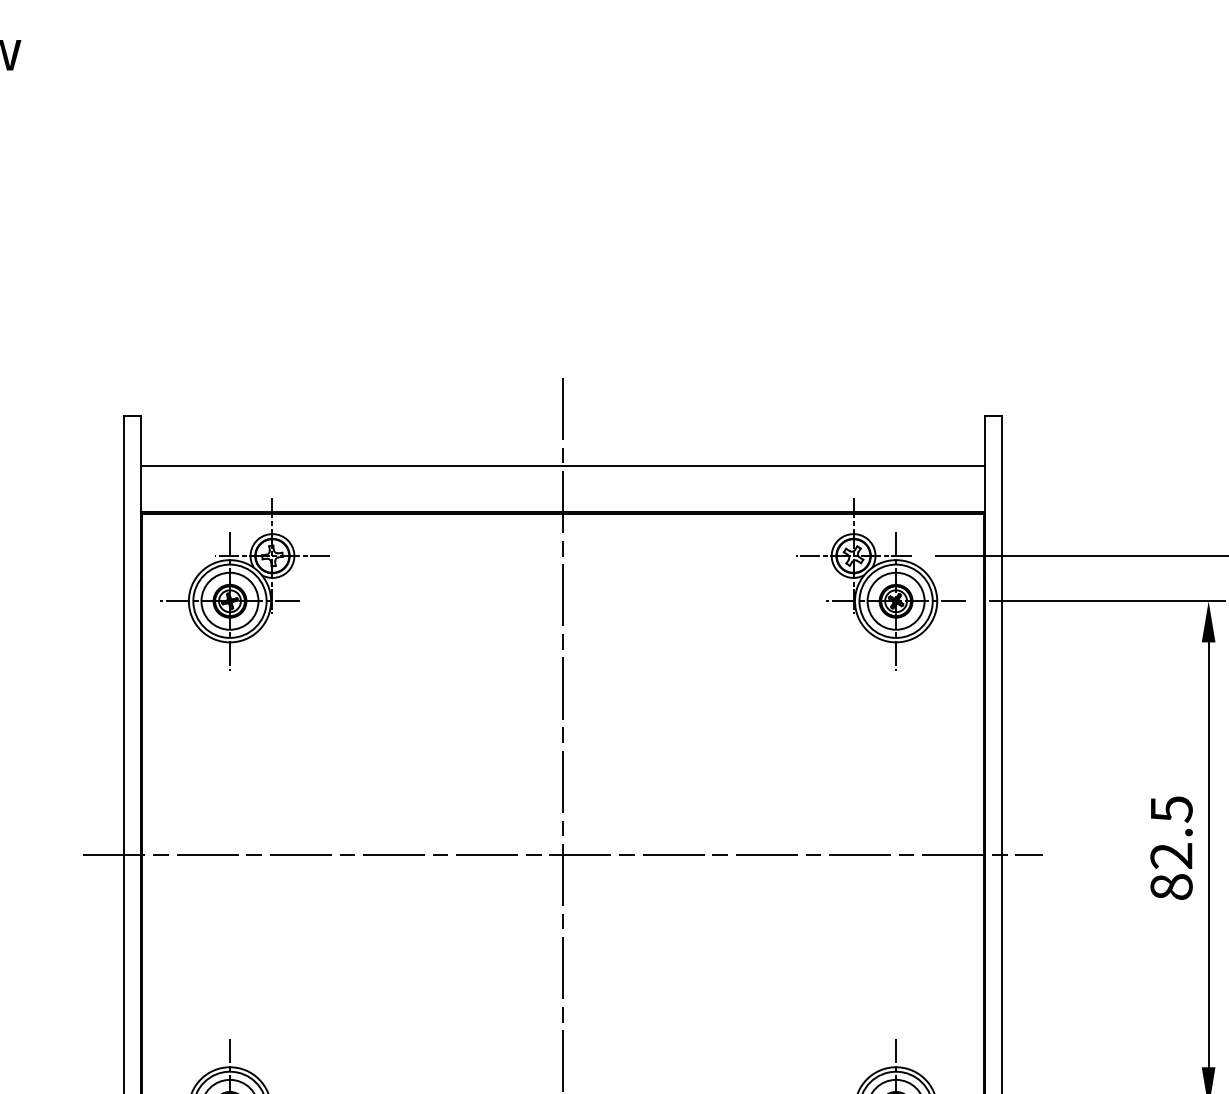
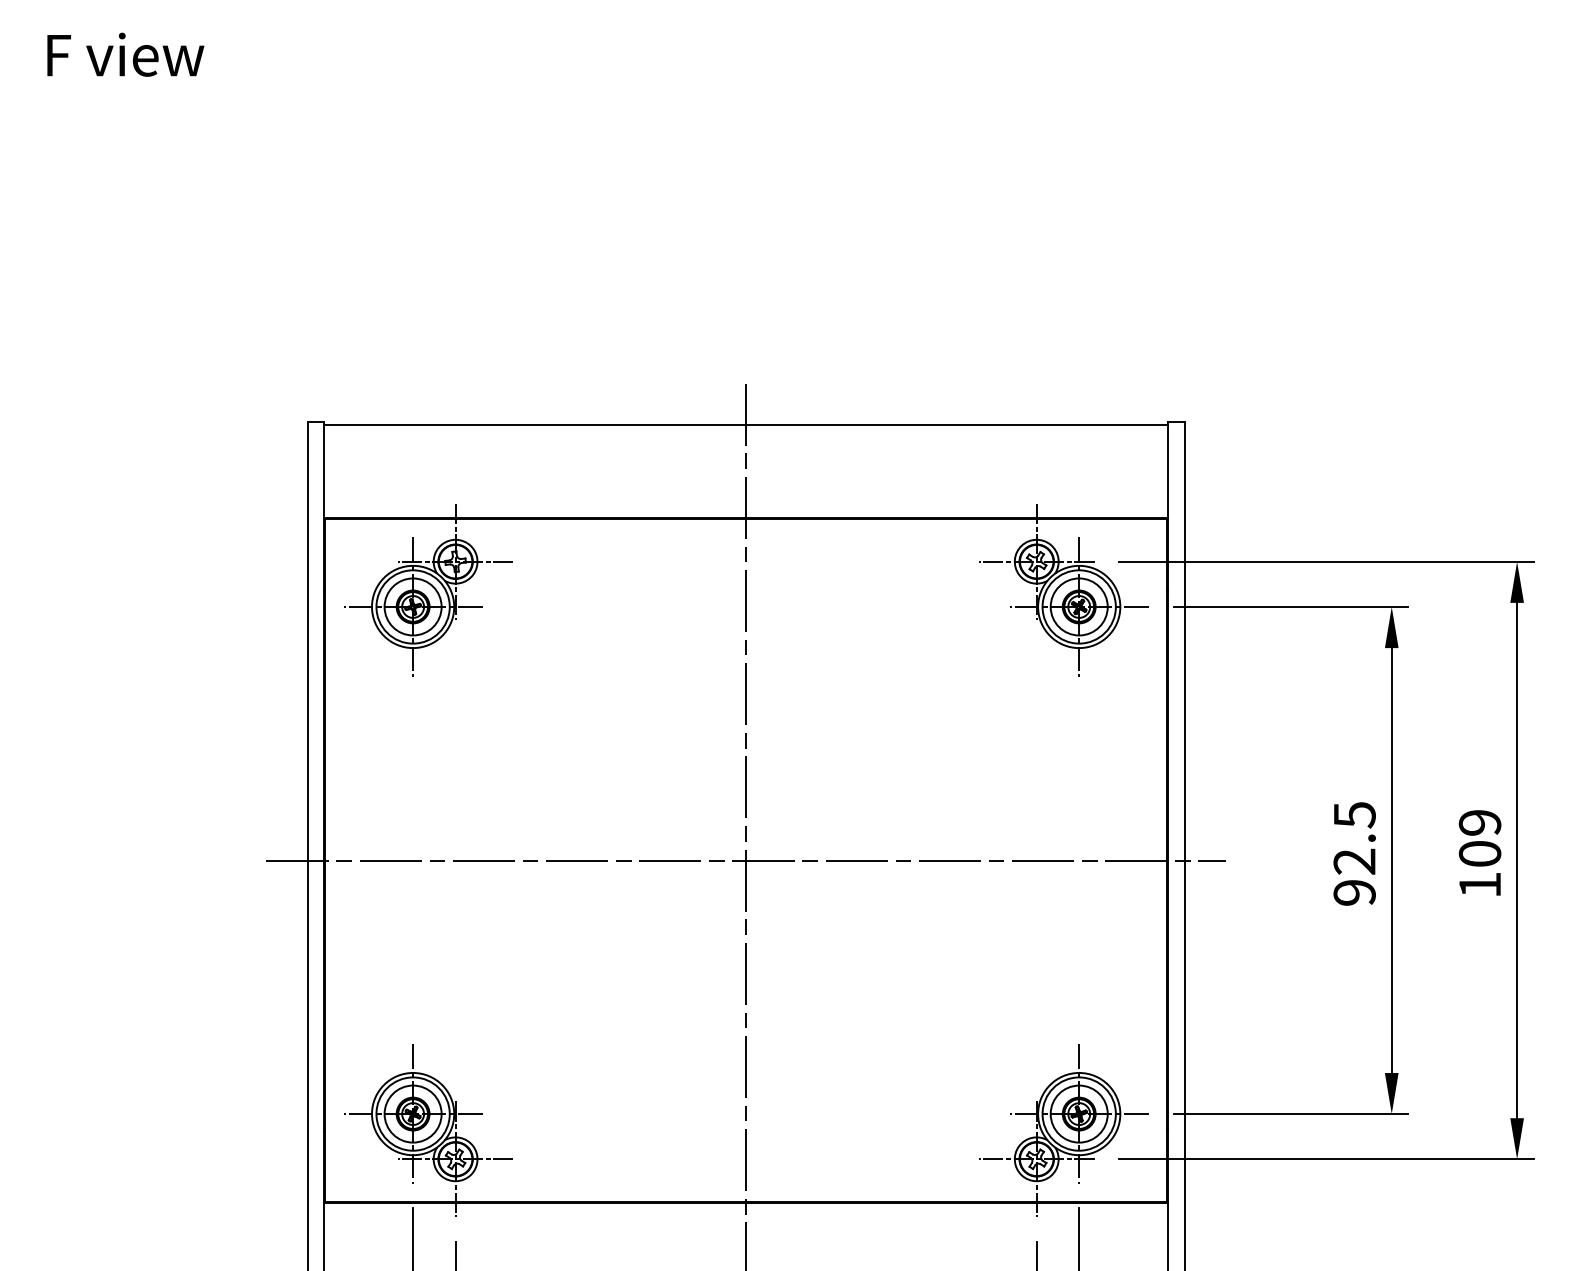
line: (563, 465) -> (746, 424), moved
text: (1171, 886) -> (1354, 892), 82.5 -> 92.5

